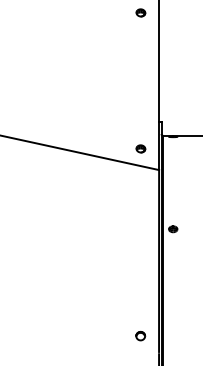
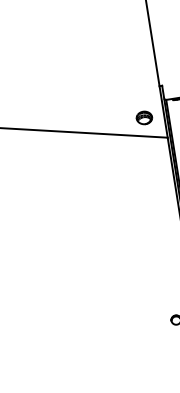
part: (140, 148) -> (143, 117), size x1.6

